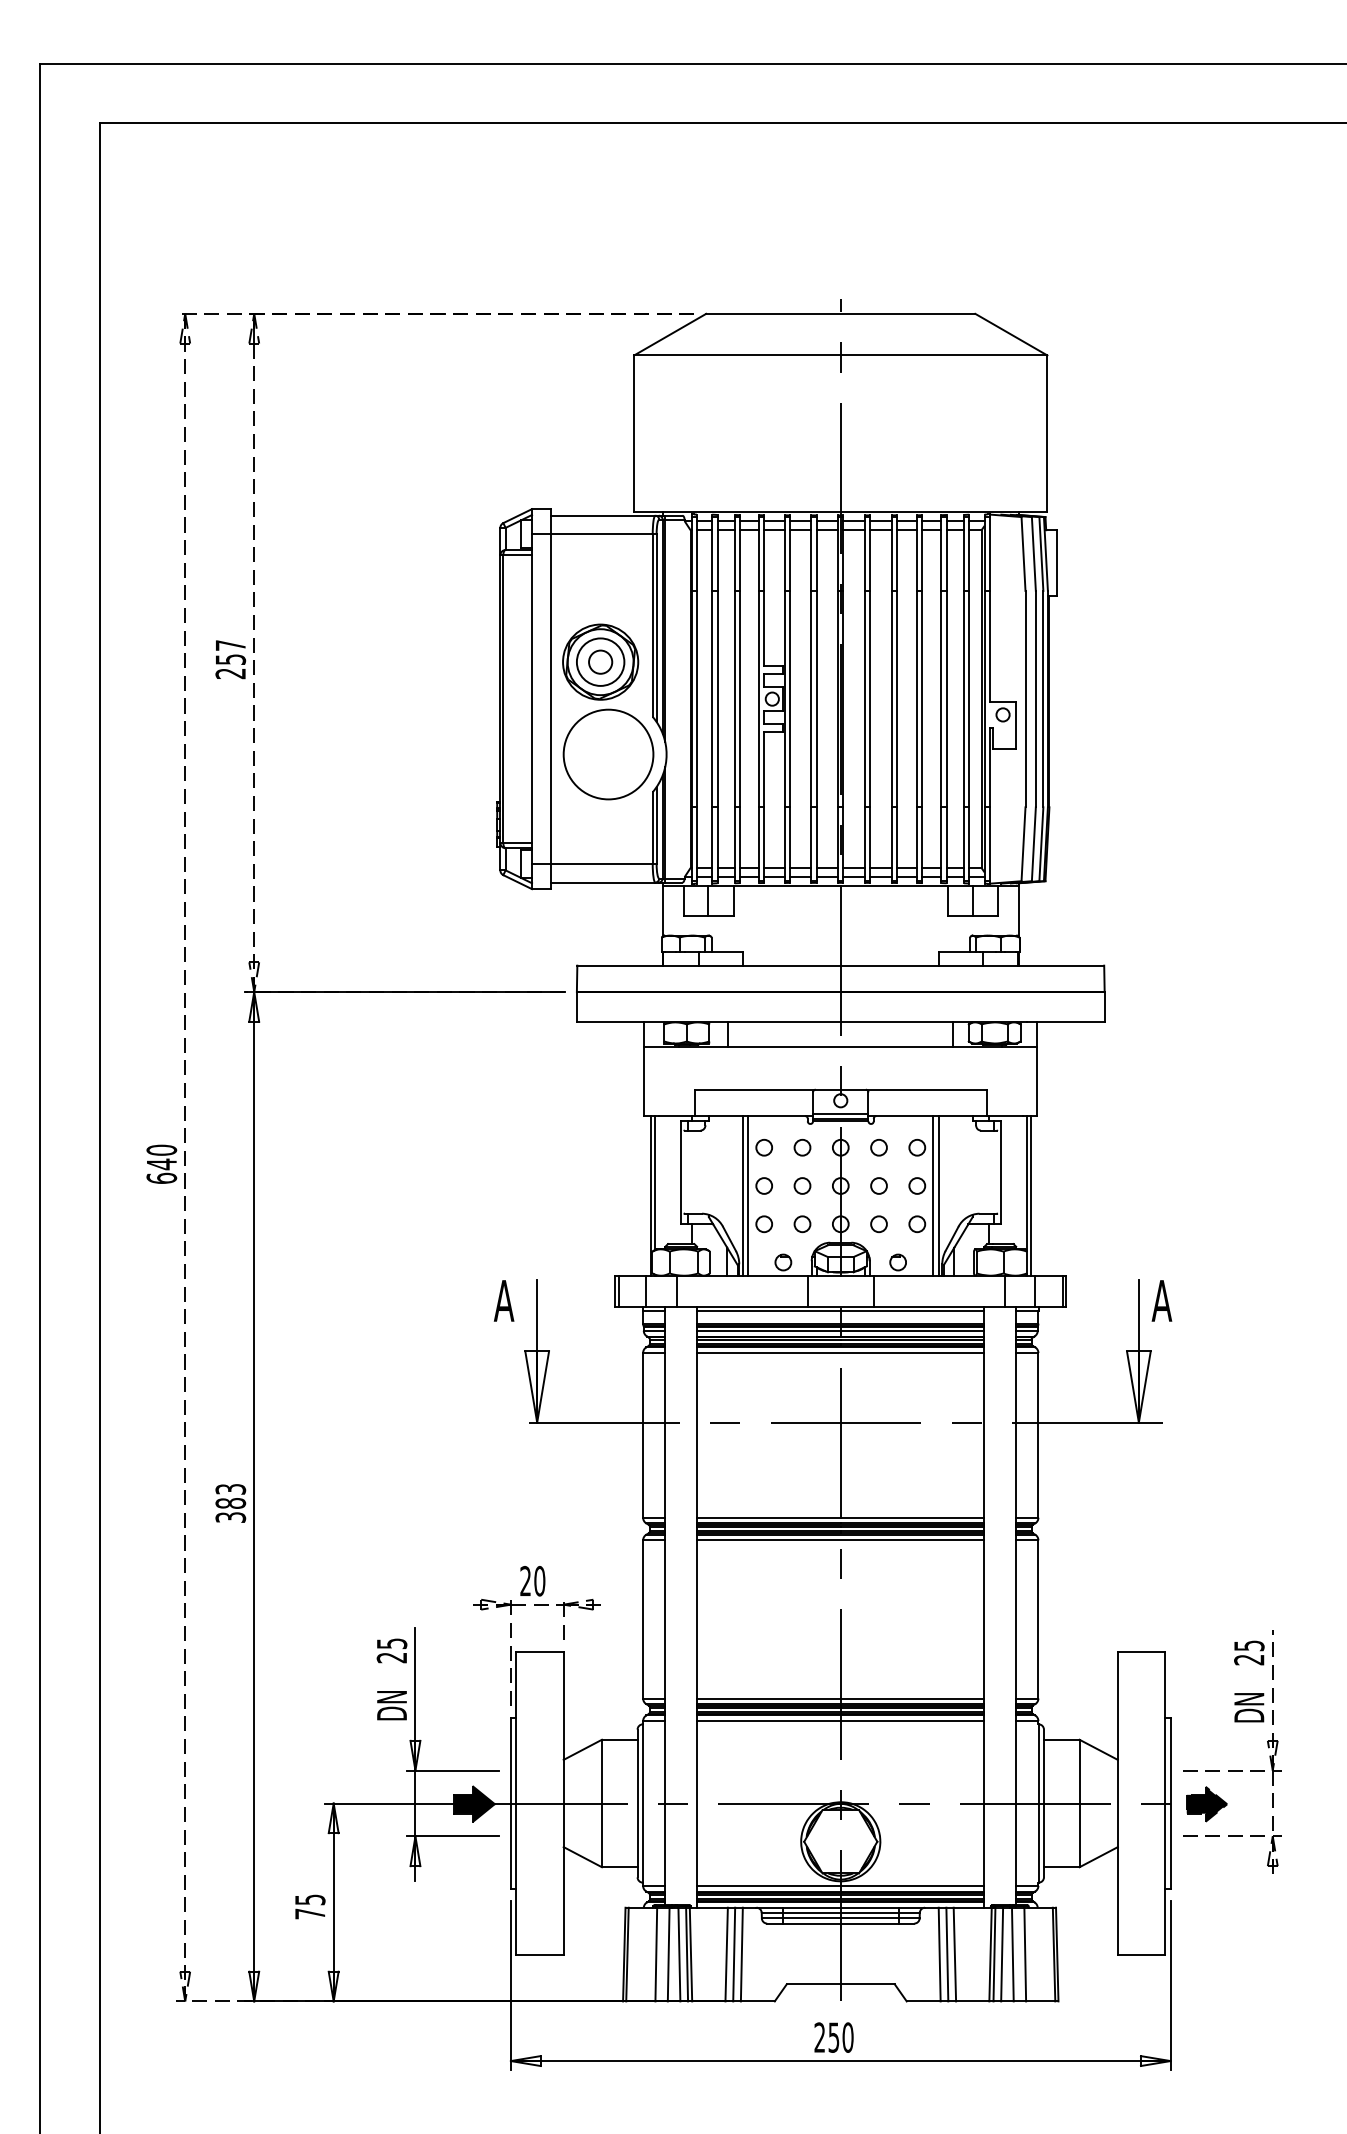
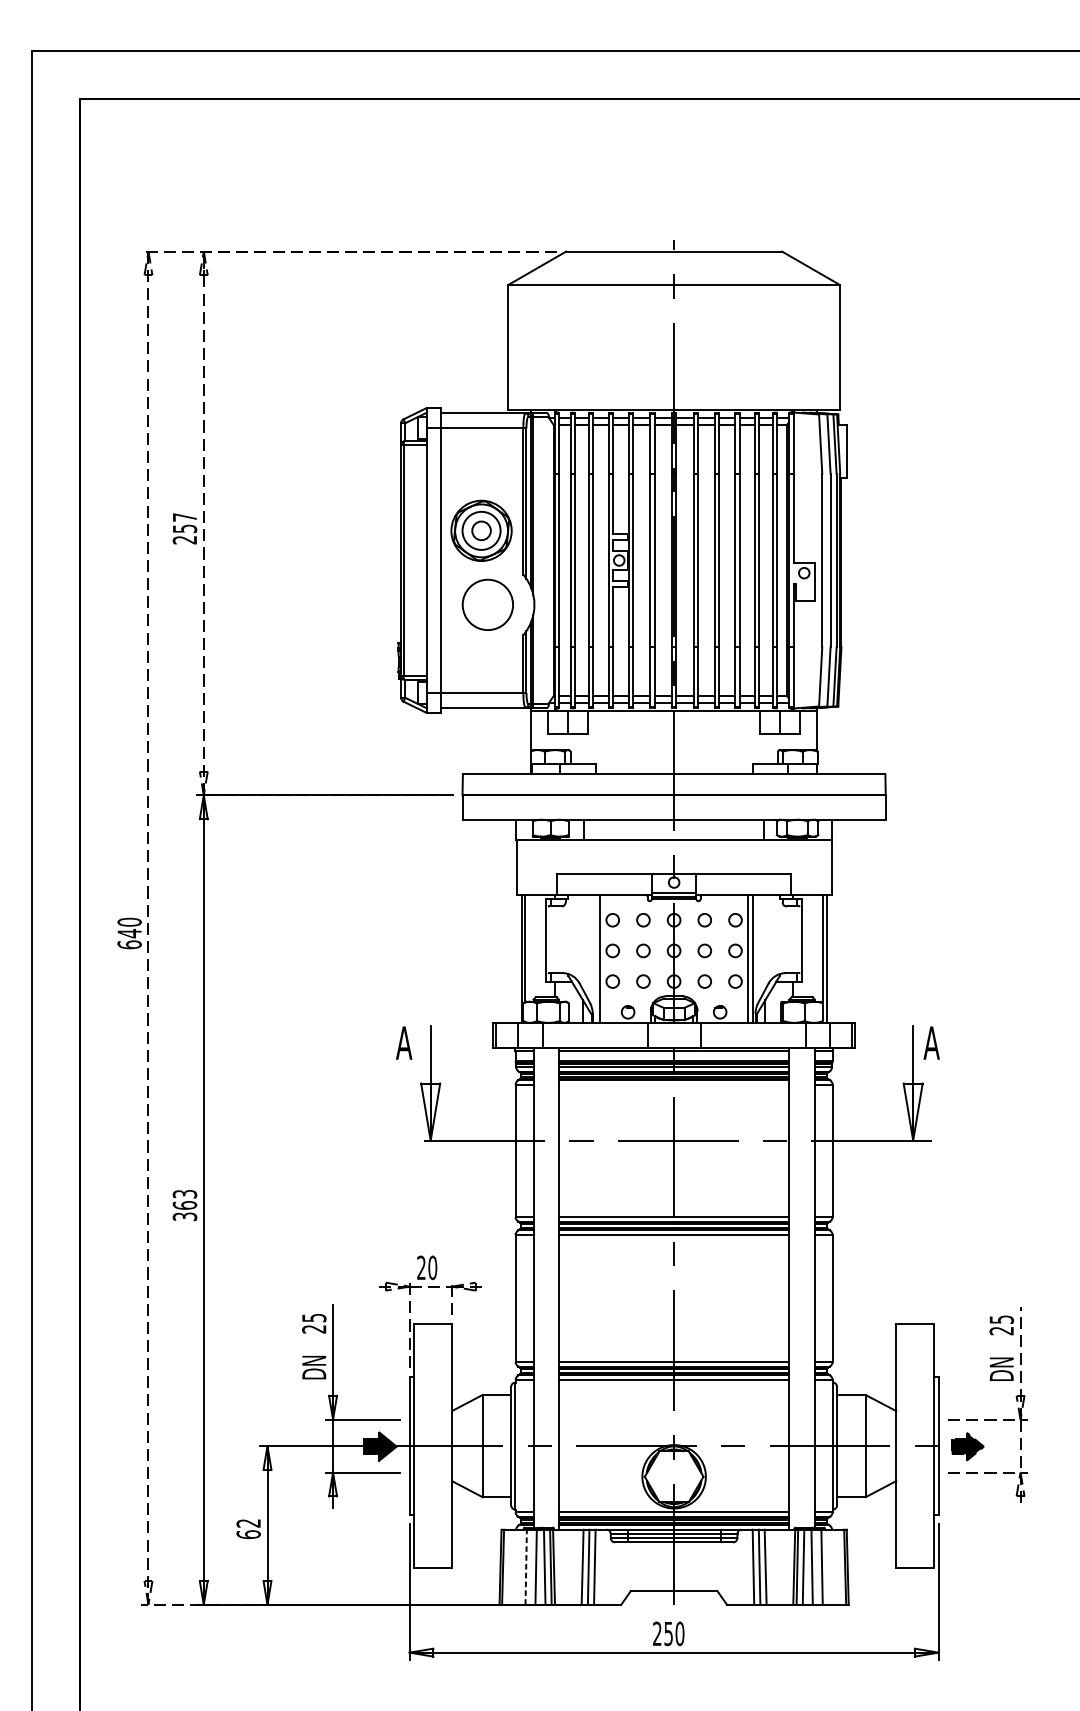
circle: (608, 754) -> (487, 604), size x0.7
line: (742, 1195) -> (595, 958), removed
line: (840, 1352) -> (673, 1084), removed
text: (230, 1502) -> (184, 1204), 383 -> 363
text: (310, 1906) -> (248, 1528), 75 -> 62
line: (656, 1954) -> (526, 1567), solid -> dashed

